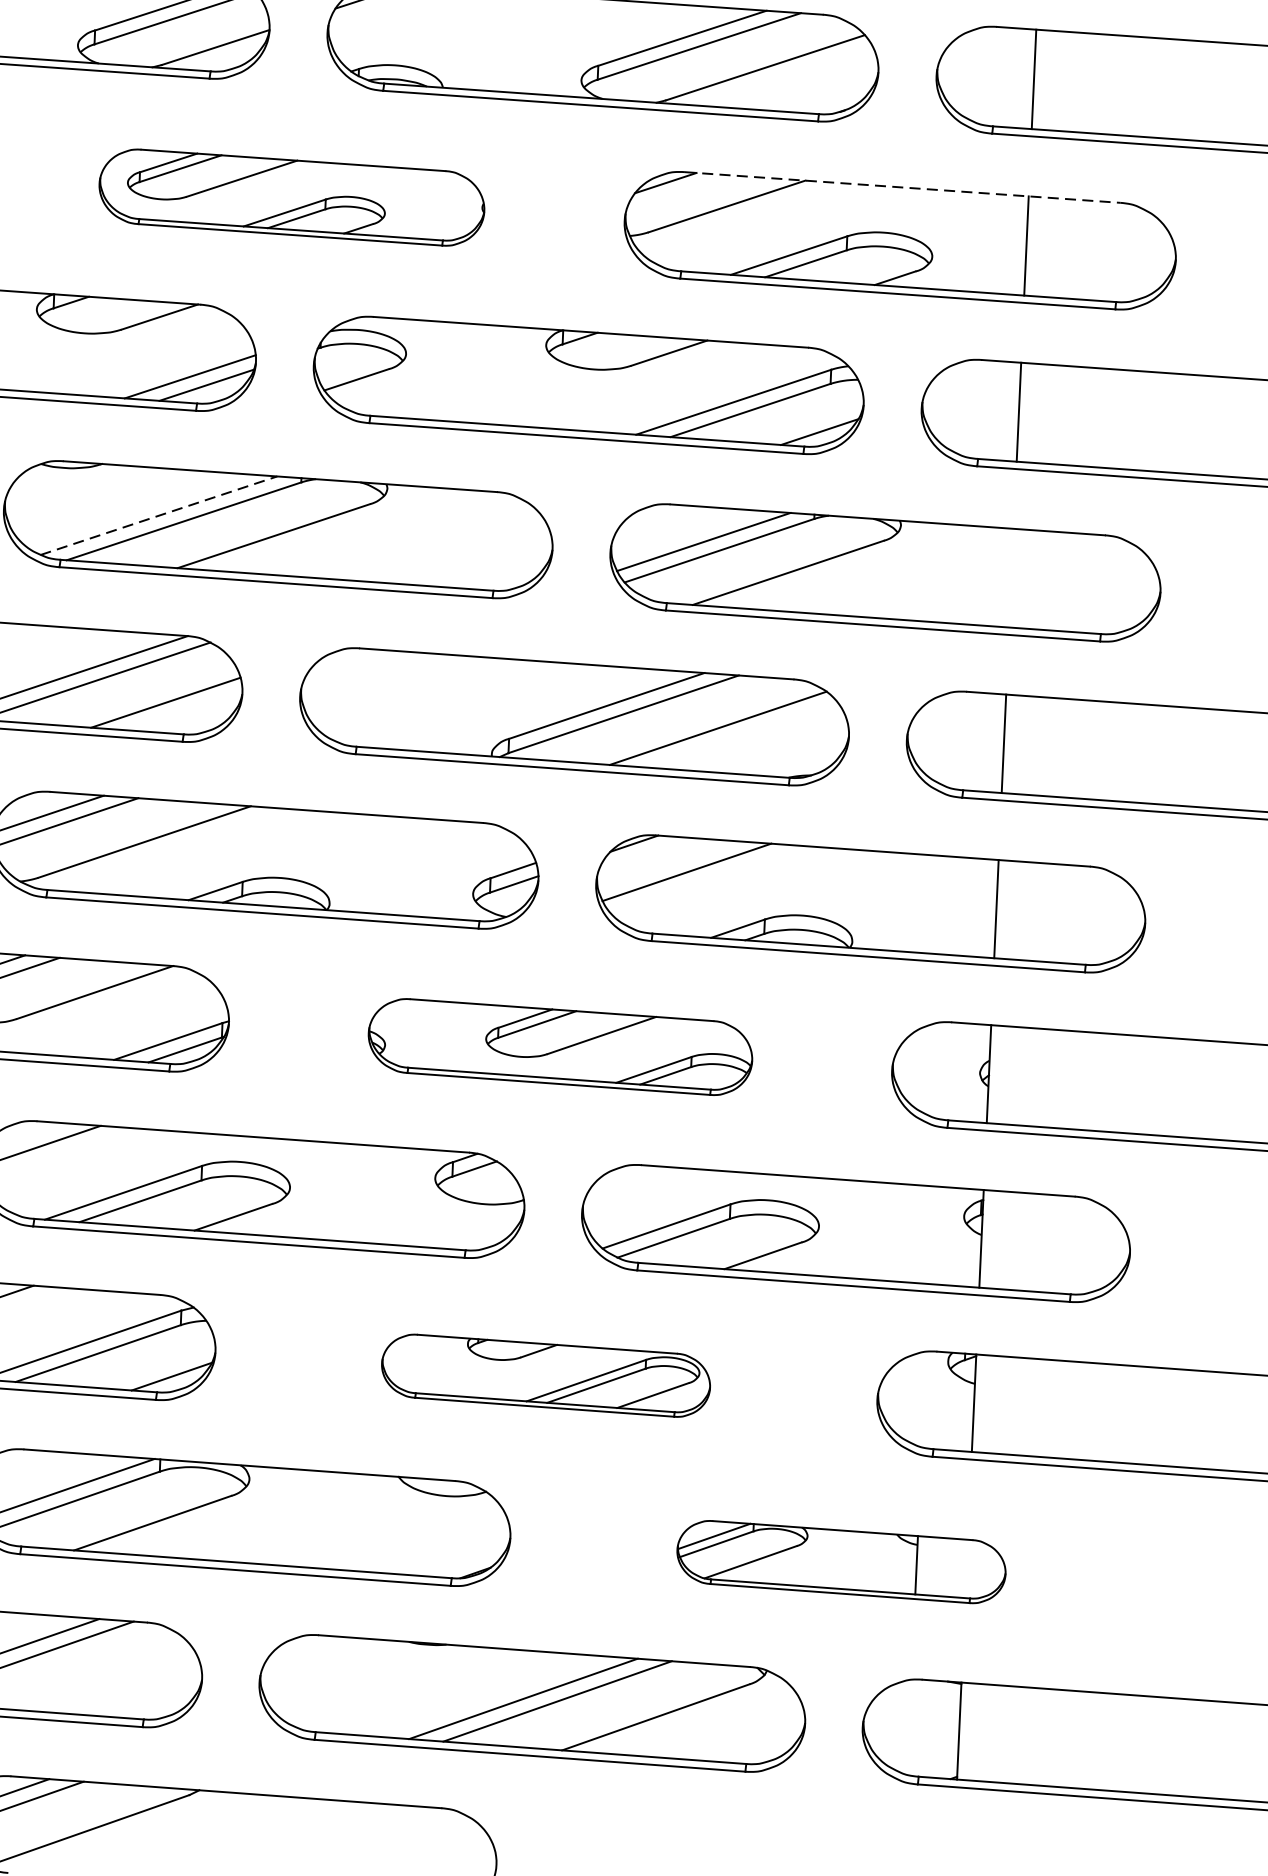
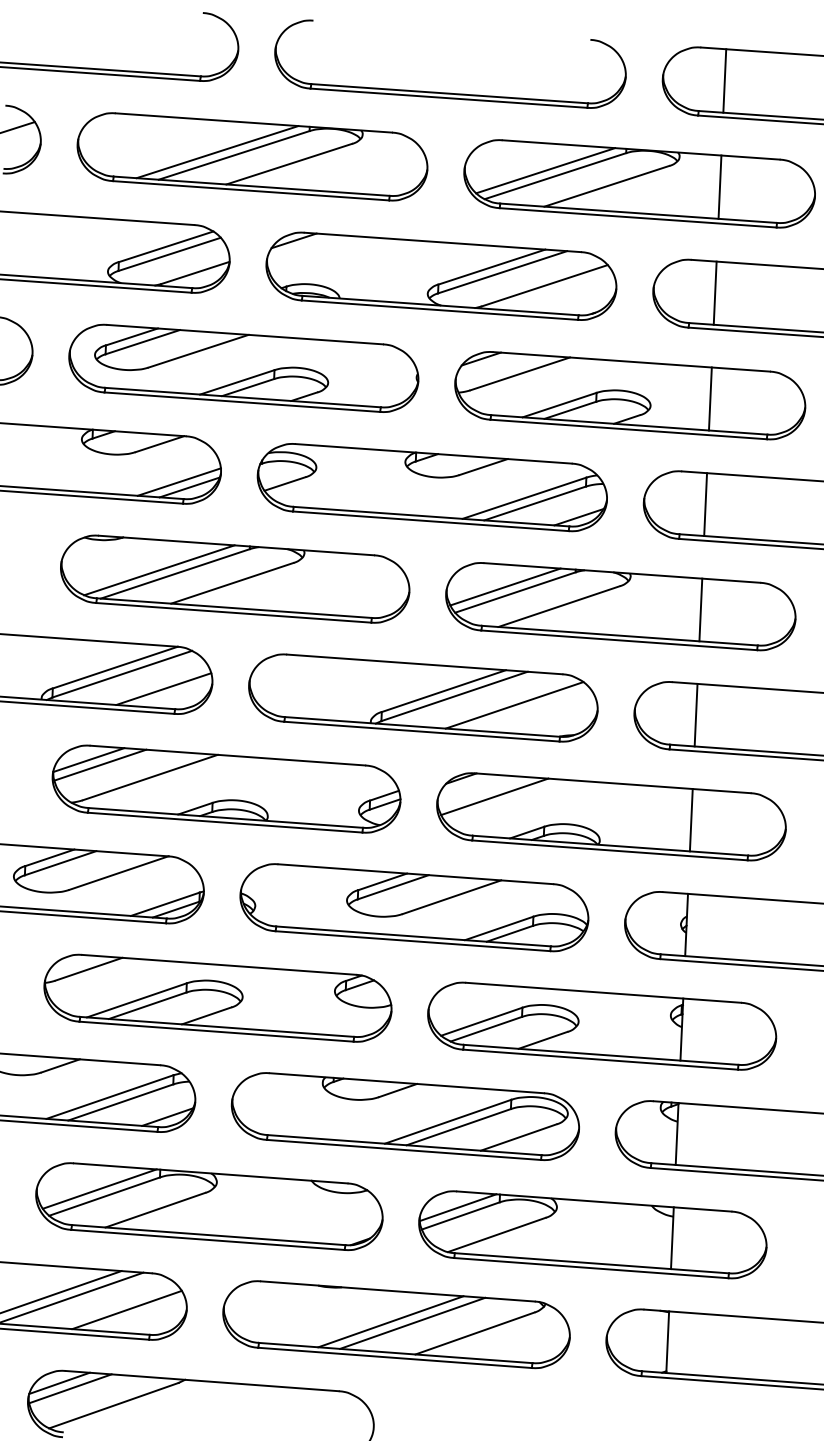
line: (902, 186) -> (631, 361), dashed -> solid
part: (291, 196) -> (243, 367), size x1.43
line: (159, 516) -> (159, 570), dashed -> solid
line: (1010, 577) -> (700, 609), added
part: (560, 1046) -> (414, 907), size x1.43
part: (544, 1375) -> (404, 1116), size x1.67
part: (840, 1561) -> (592, 1234), size x1.67
line: (107, 1679) -> (126, 1309), added

